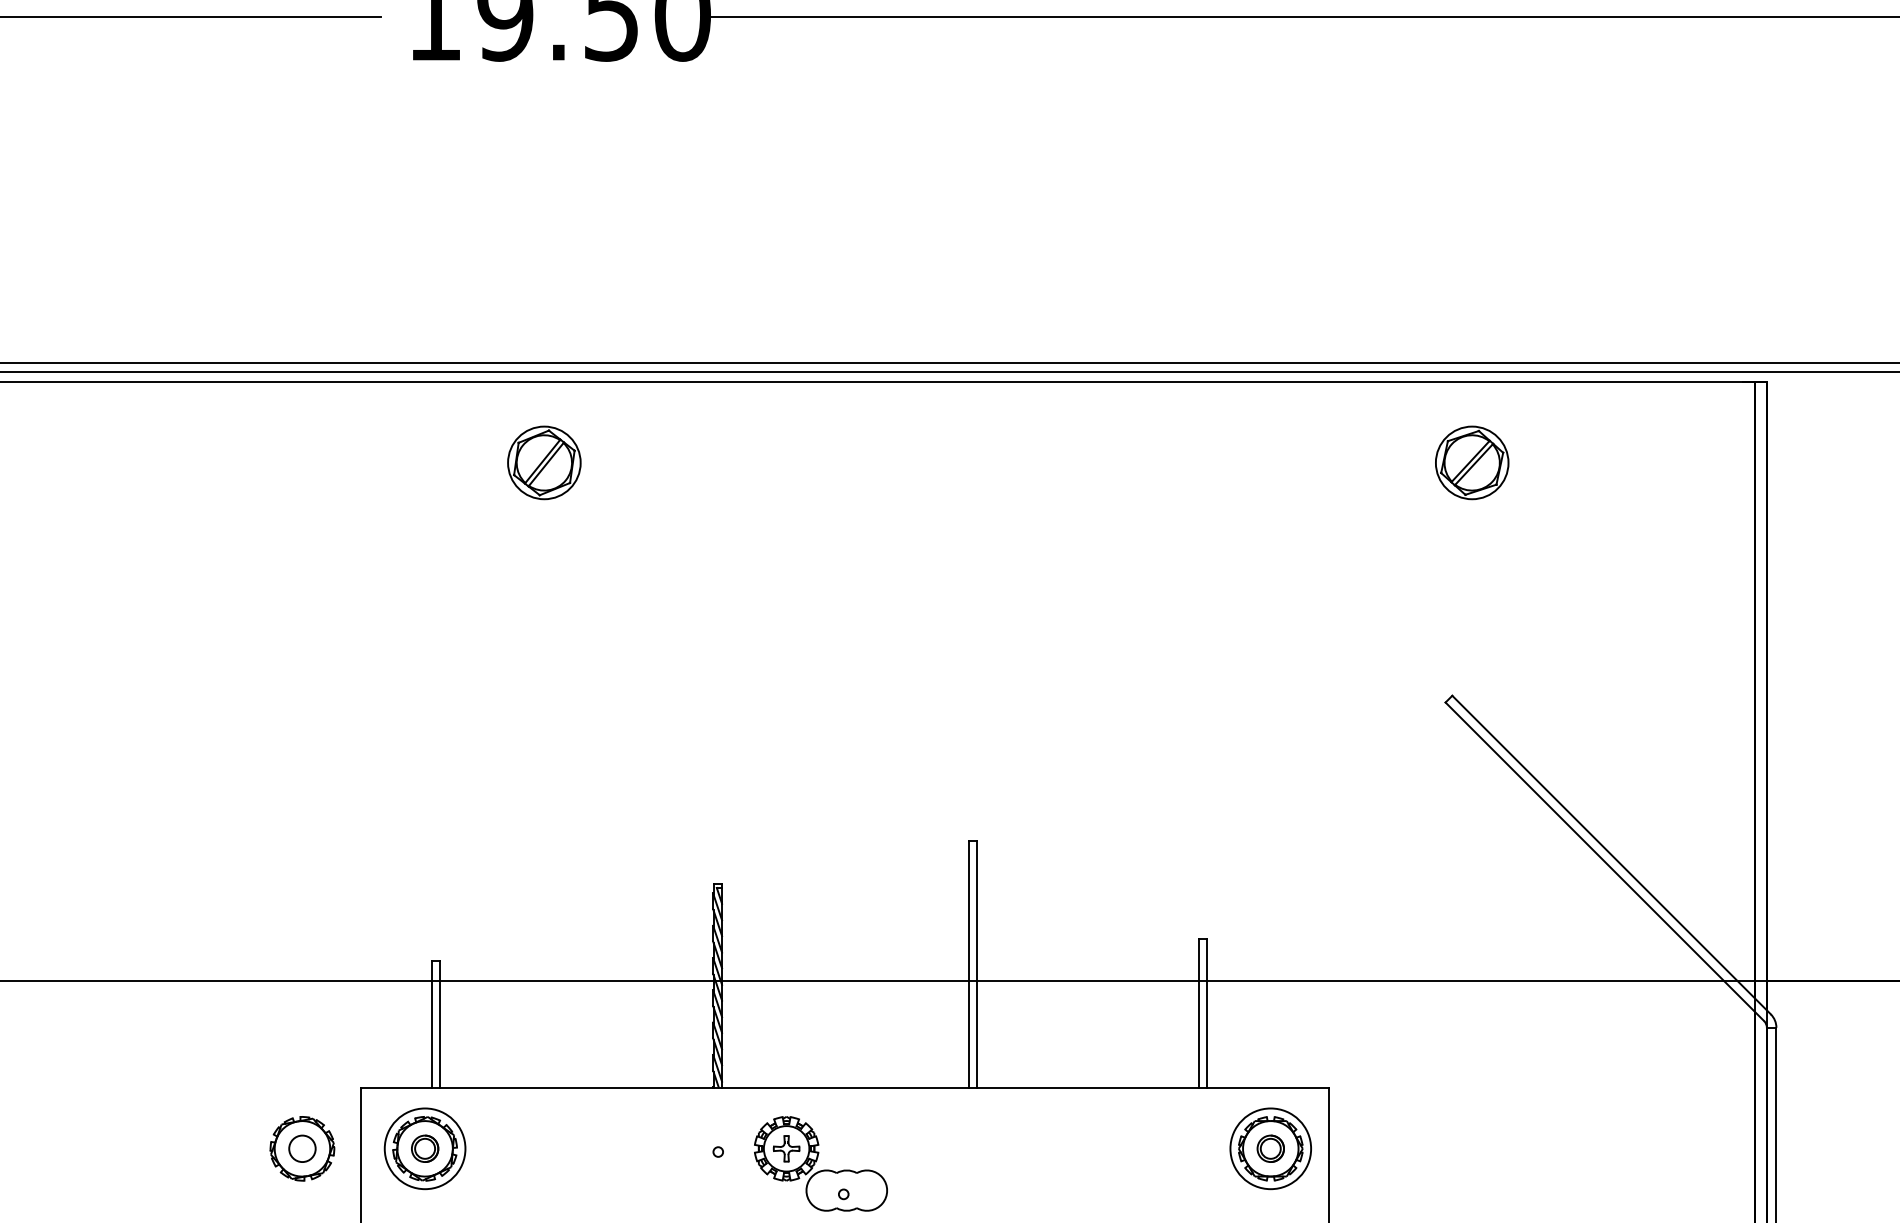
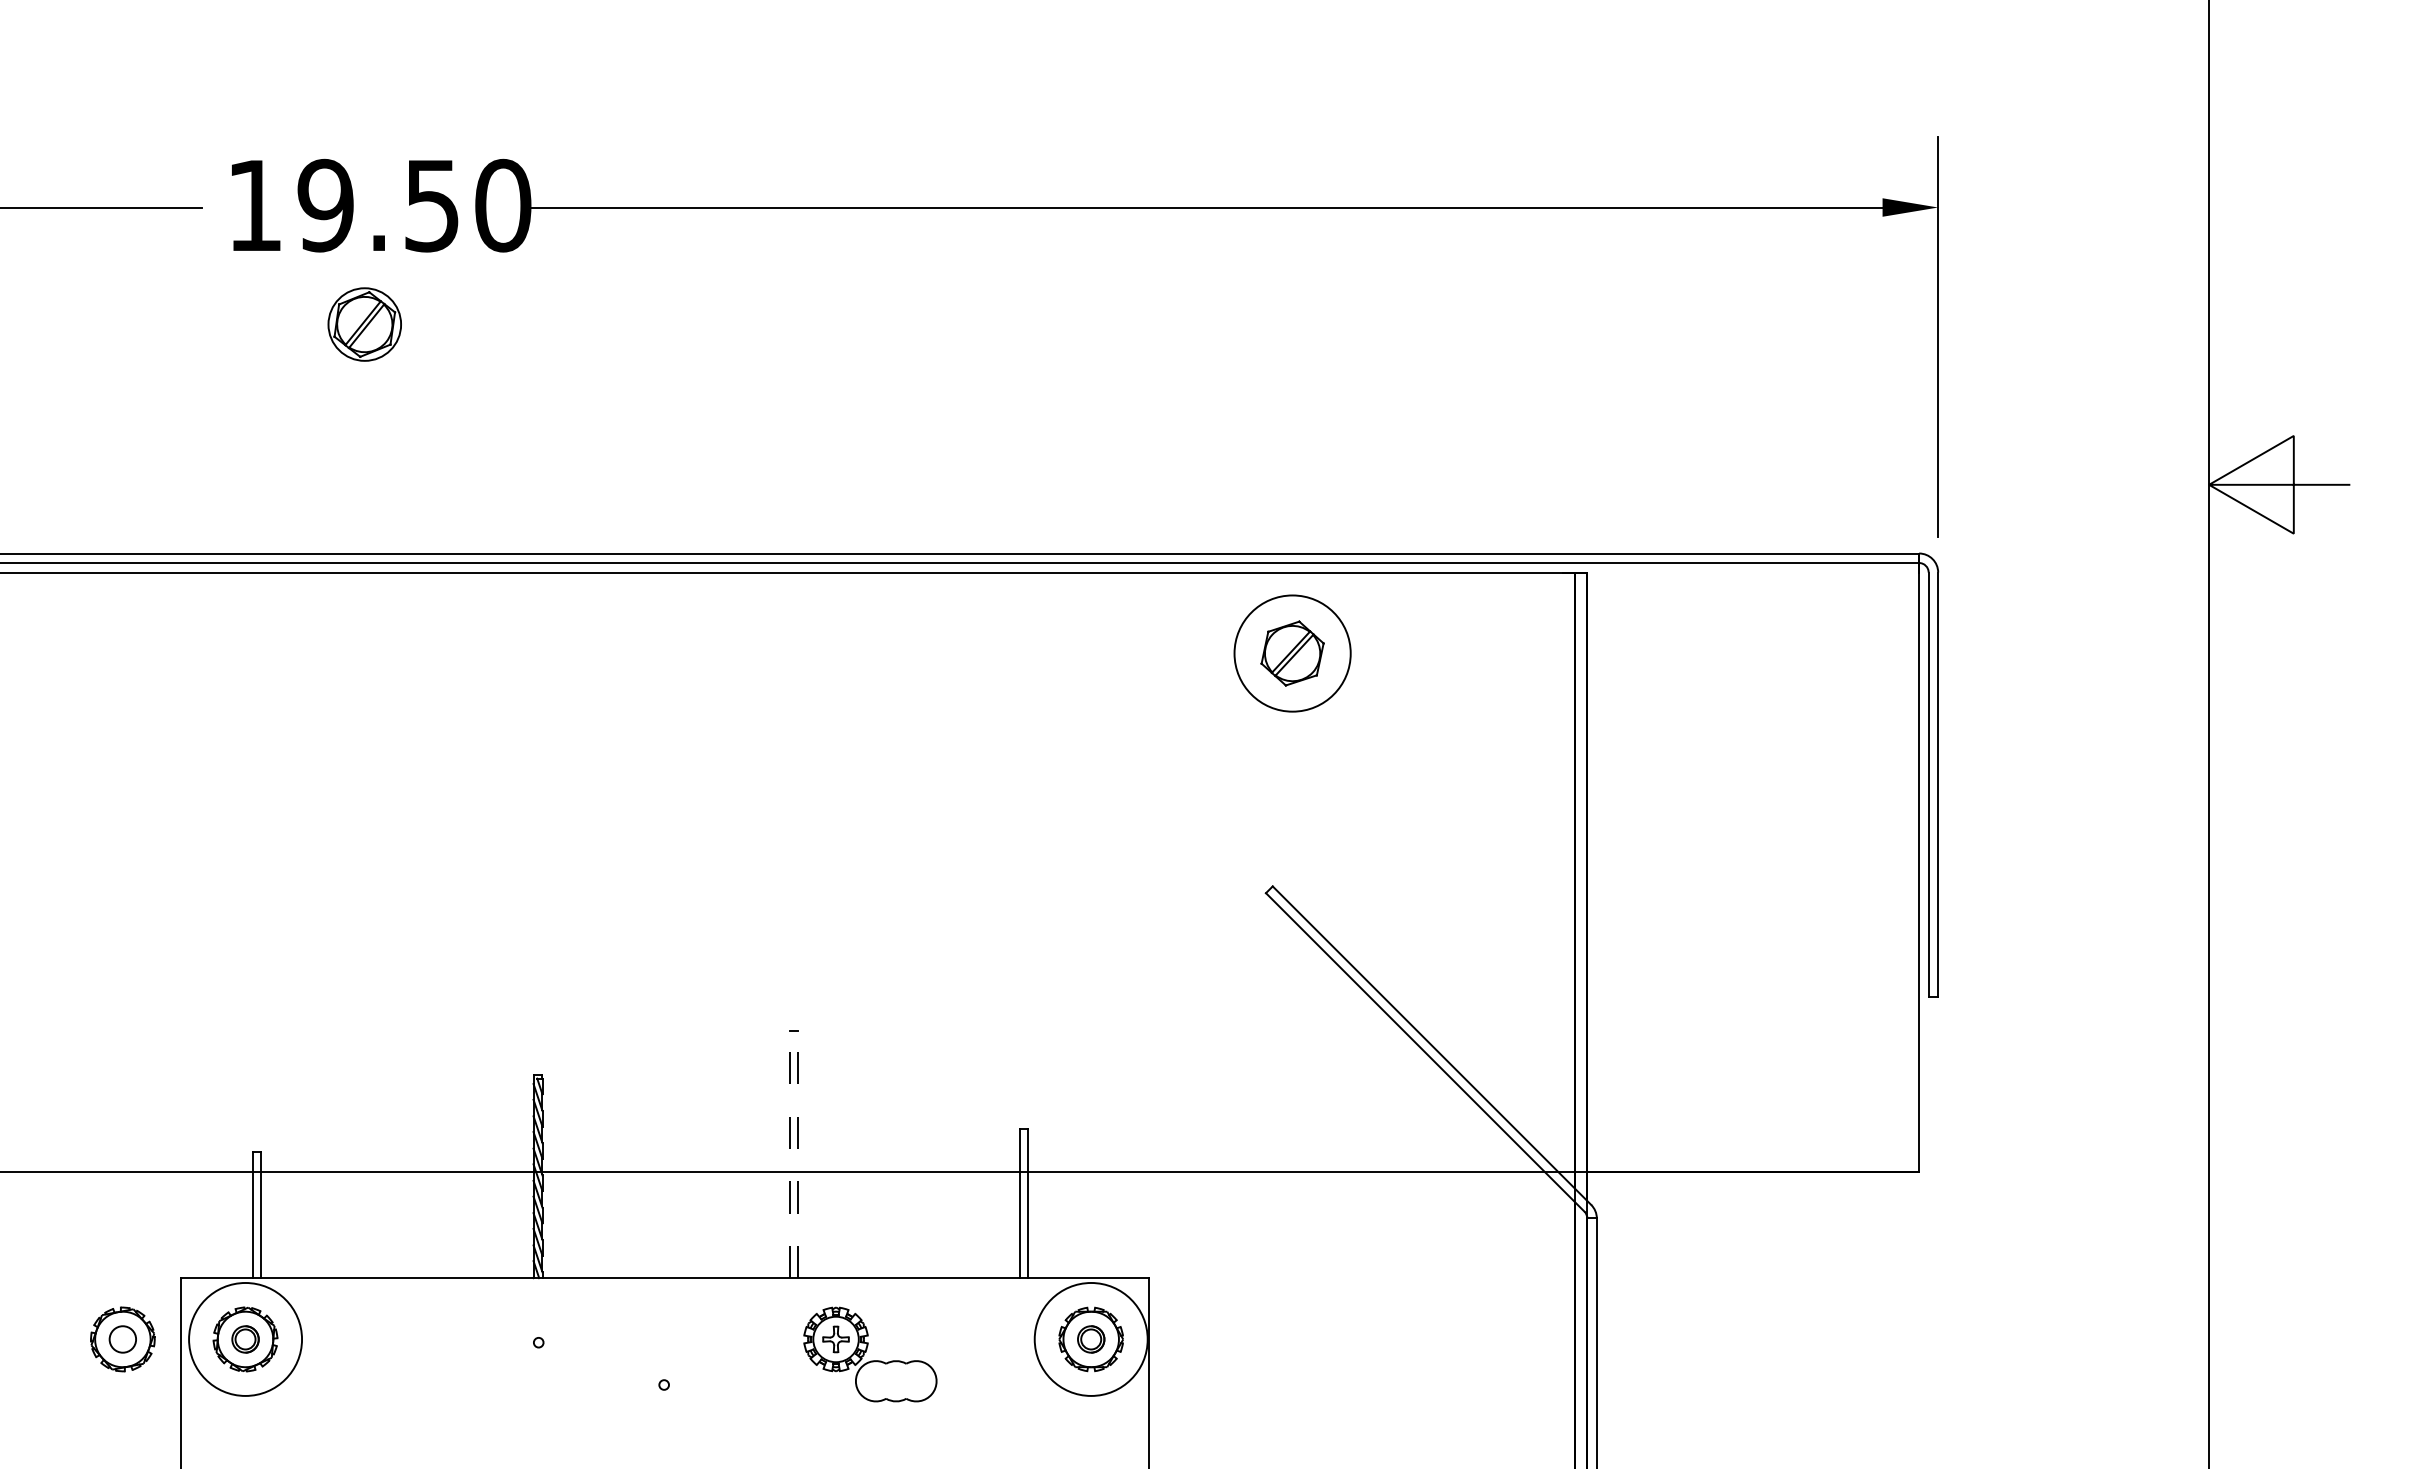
part: (544, 462) -> (364, 324), moved
circle: (1472, 462) -> (1292, 653), size x1.6
line: (969, 963) -> (789, 1154), solid -> dashed
line: (977, 963) -> (797, 1154), solid -> dashed
circle: (425, 1148) -> (245, 1339), size x1.4
circle: (1270, 1148) -> (1090, 1339), size x1.4
part: (821, 1163) -> (870, 1354), moved

